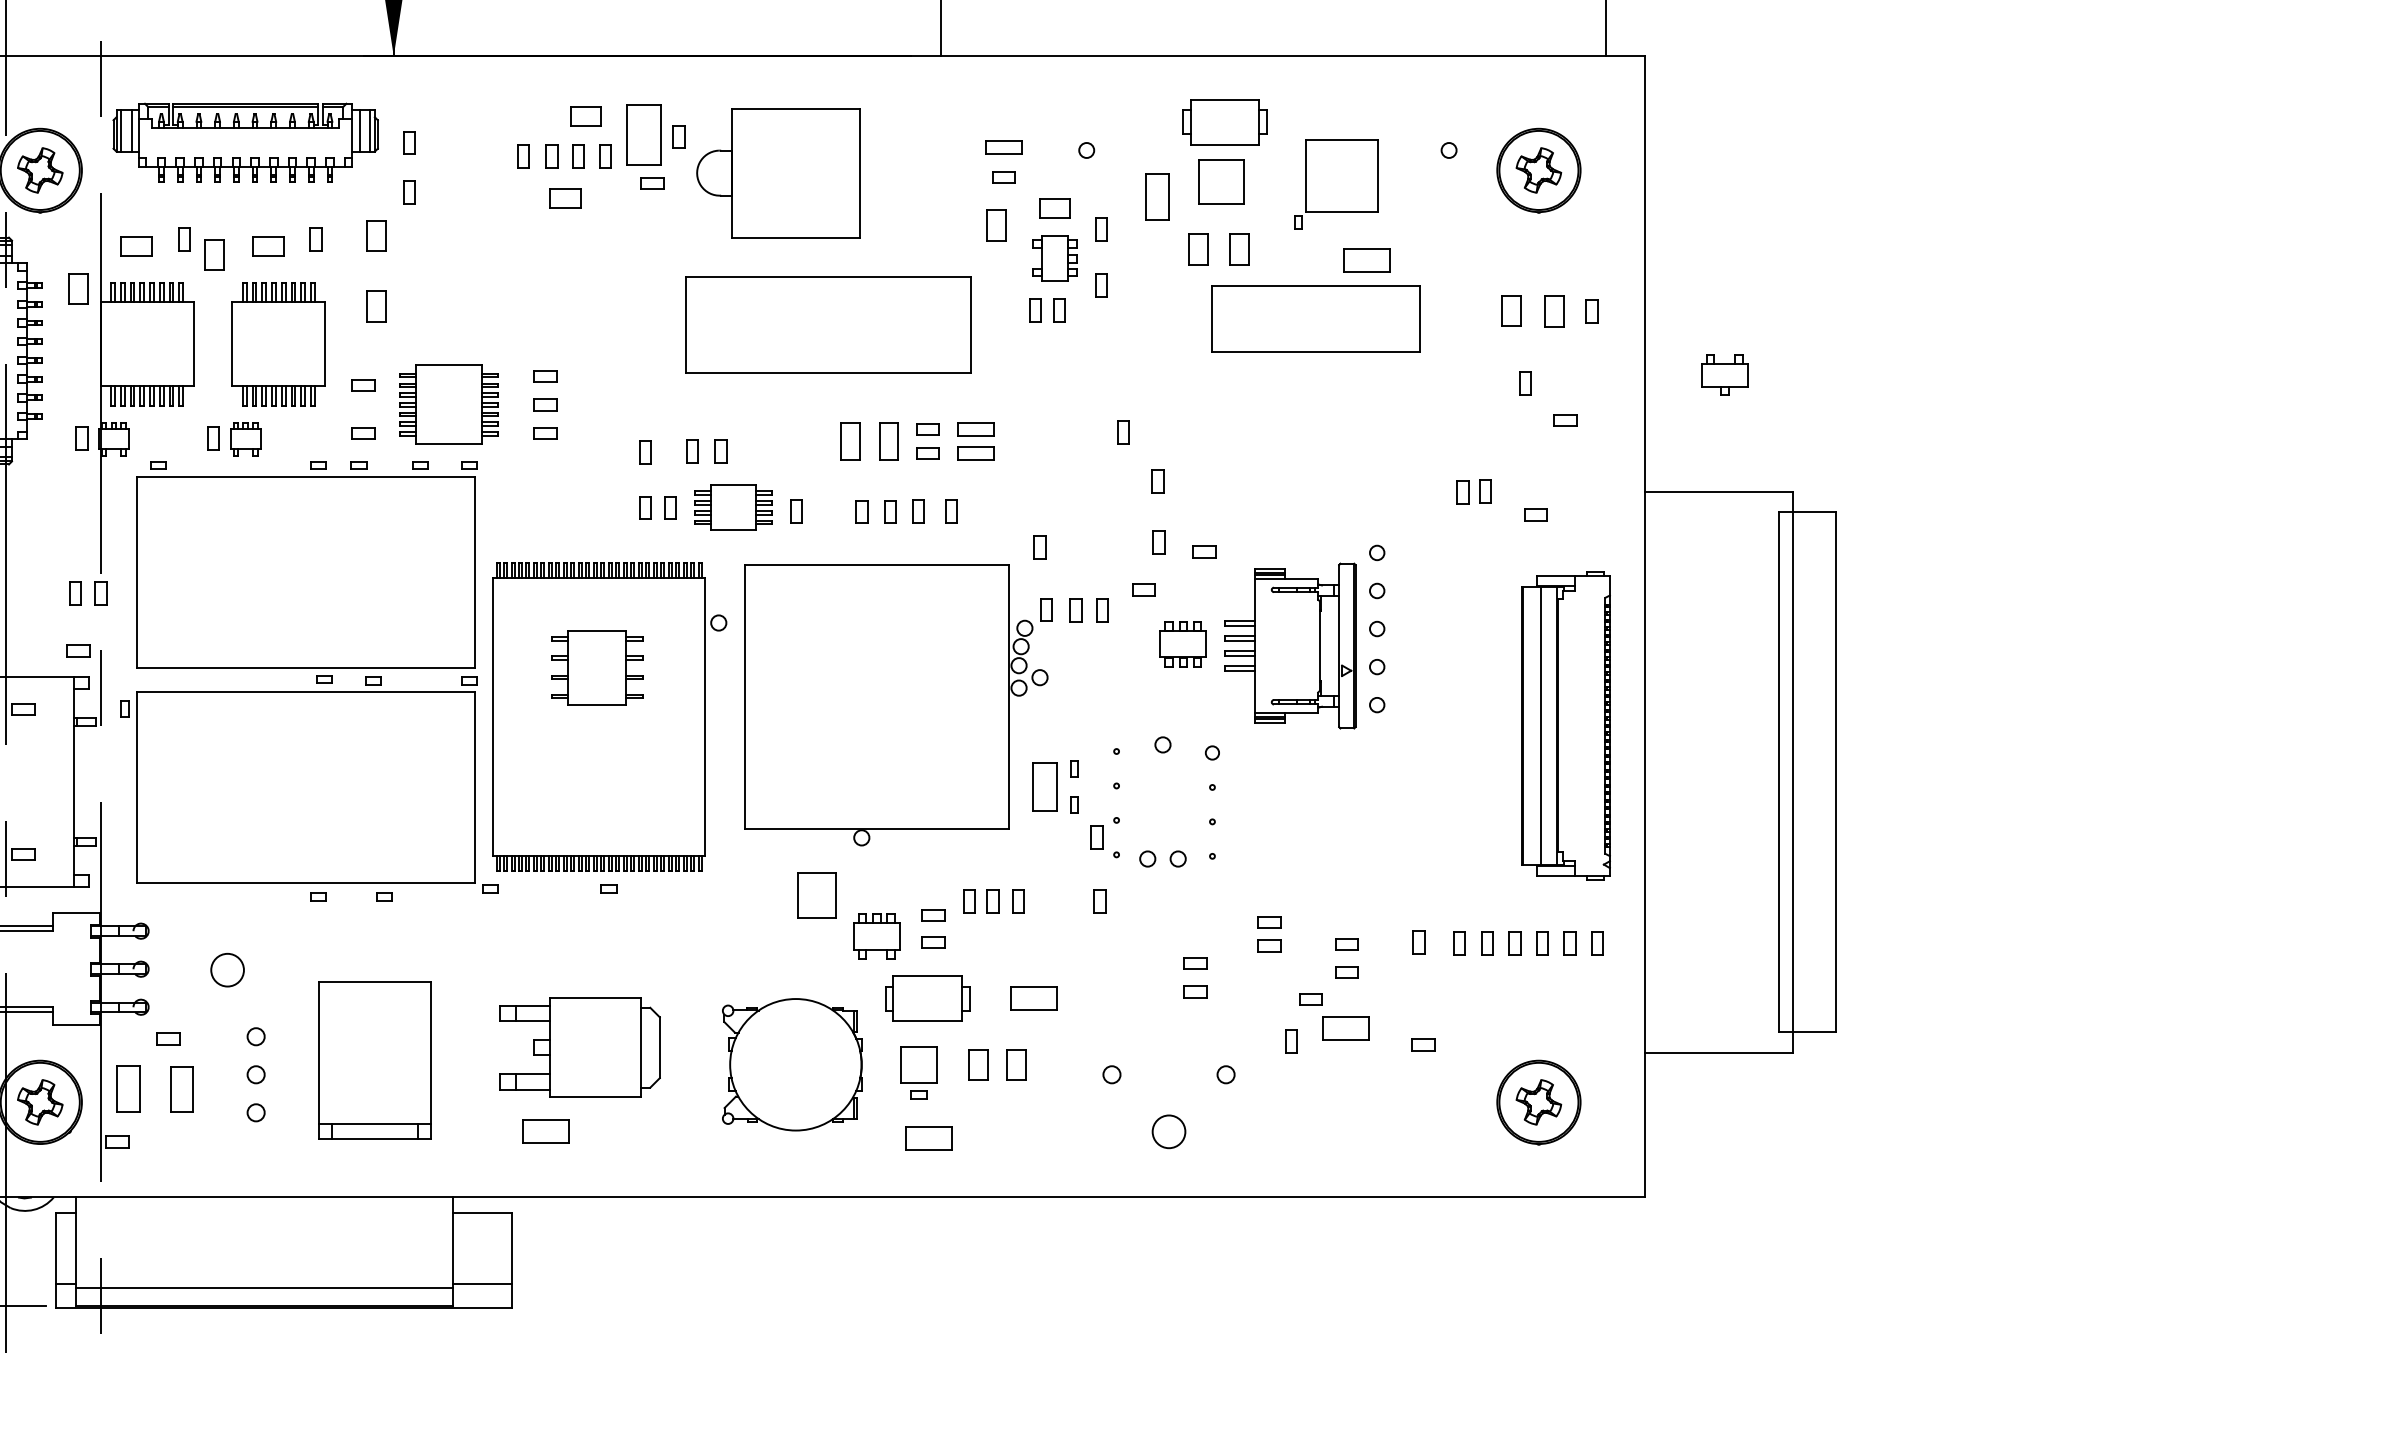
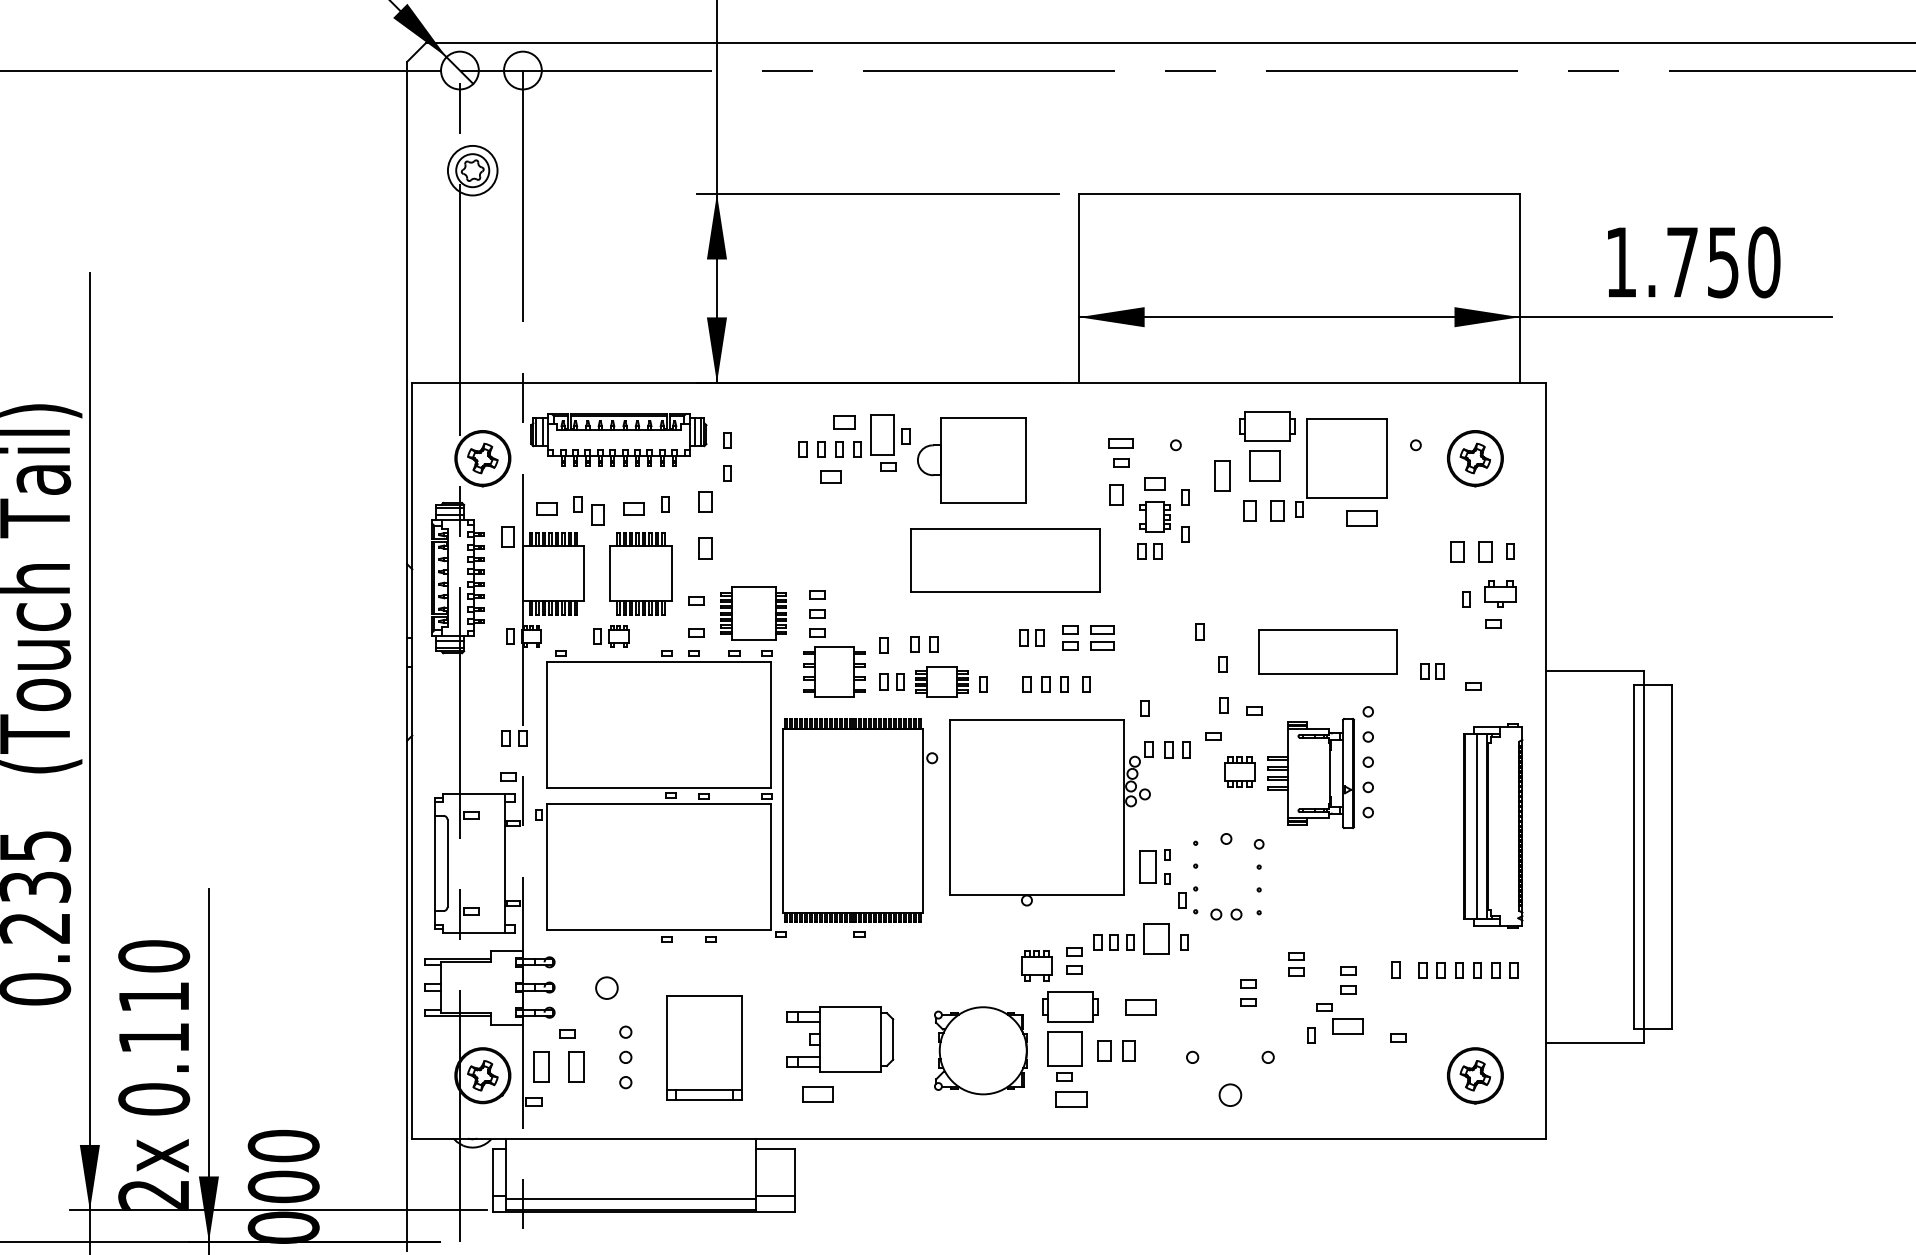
part: (1336, 184) -> (1341, 467), size x1.67
part: (1315, 318) -> (1327, 651), moved
part: (1724, 374) -> (1500, 593), moved
part: (868, 440) -> (1031, 637), size x0.62
part: (596, 667) -> (834, 671), moved
part: (817, 895) -> (1156, 938), moved
part: (918, 1073) -> (1064, 1056), size x1.43

